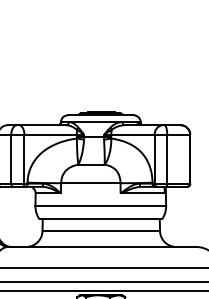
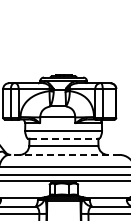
line: (102, 219) -> (64, 138), solid -> dashed
line: (100, 246) -> (63, 154), solid -> dashed

